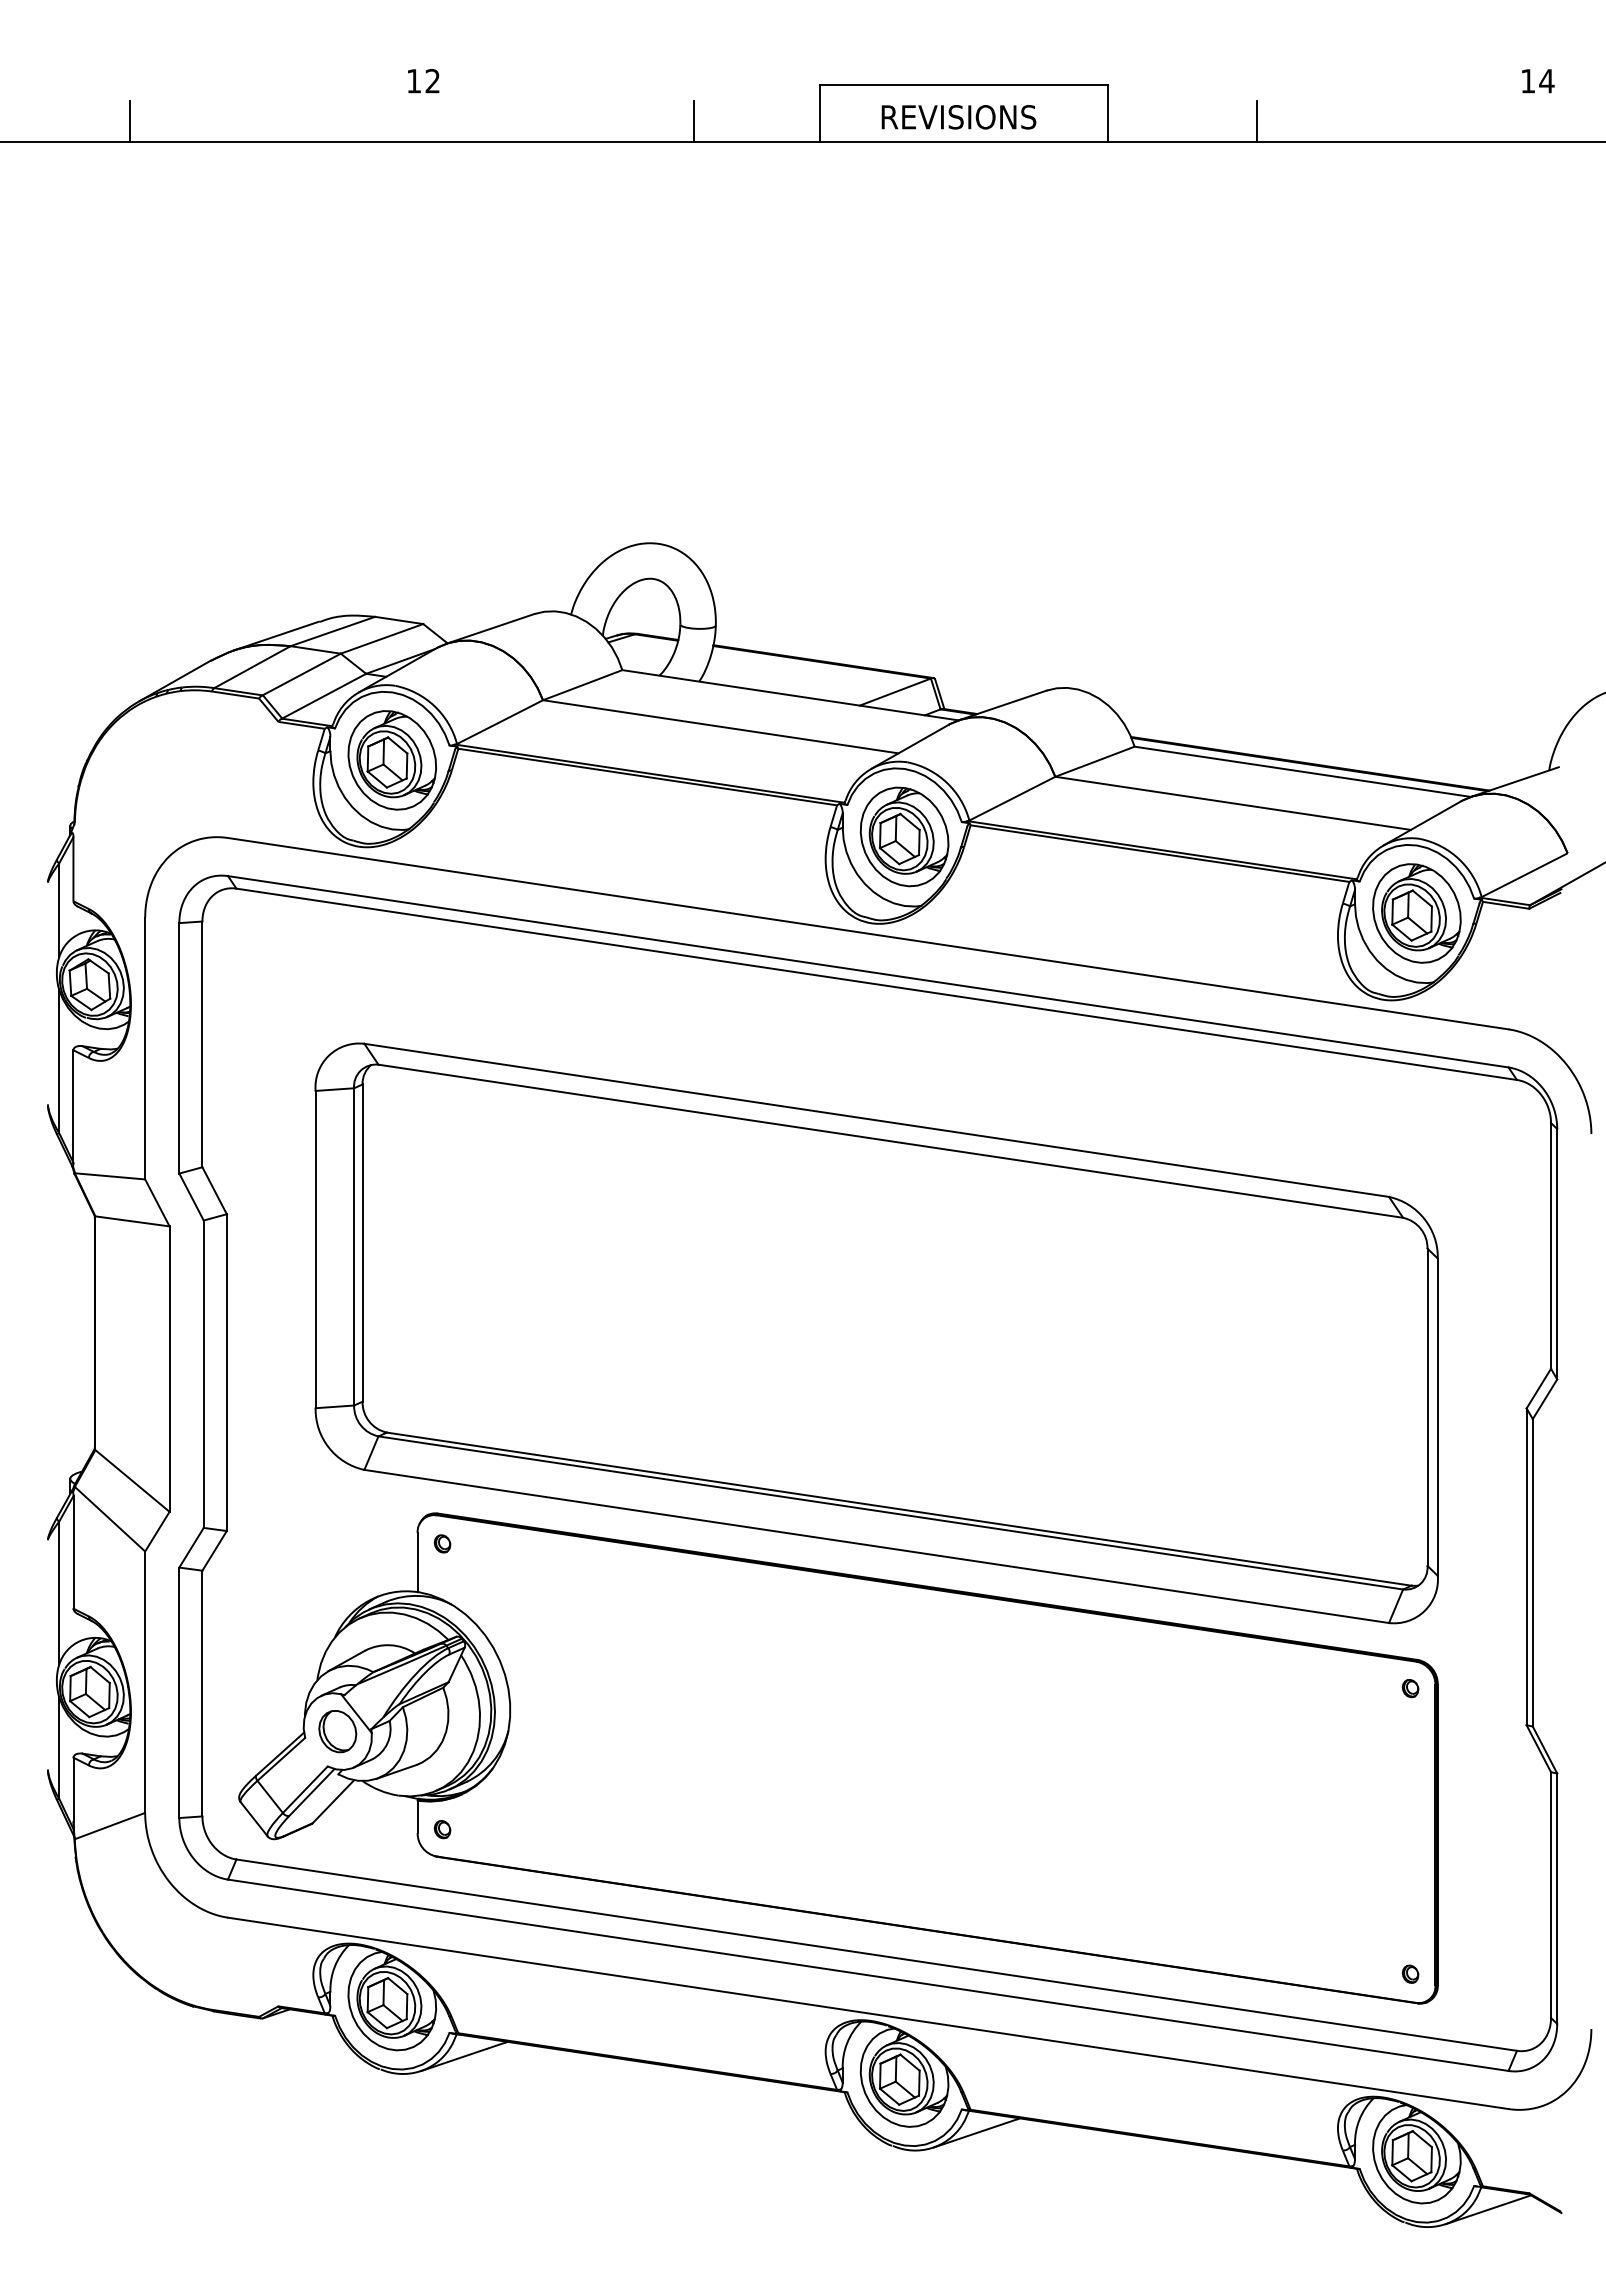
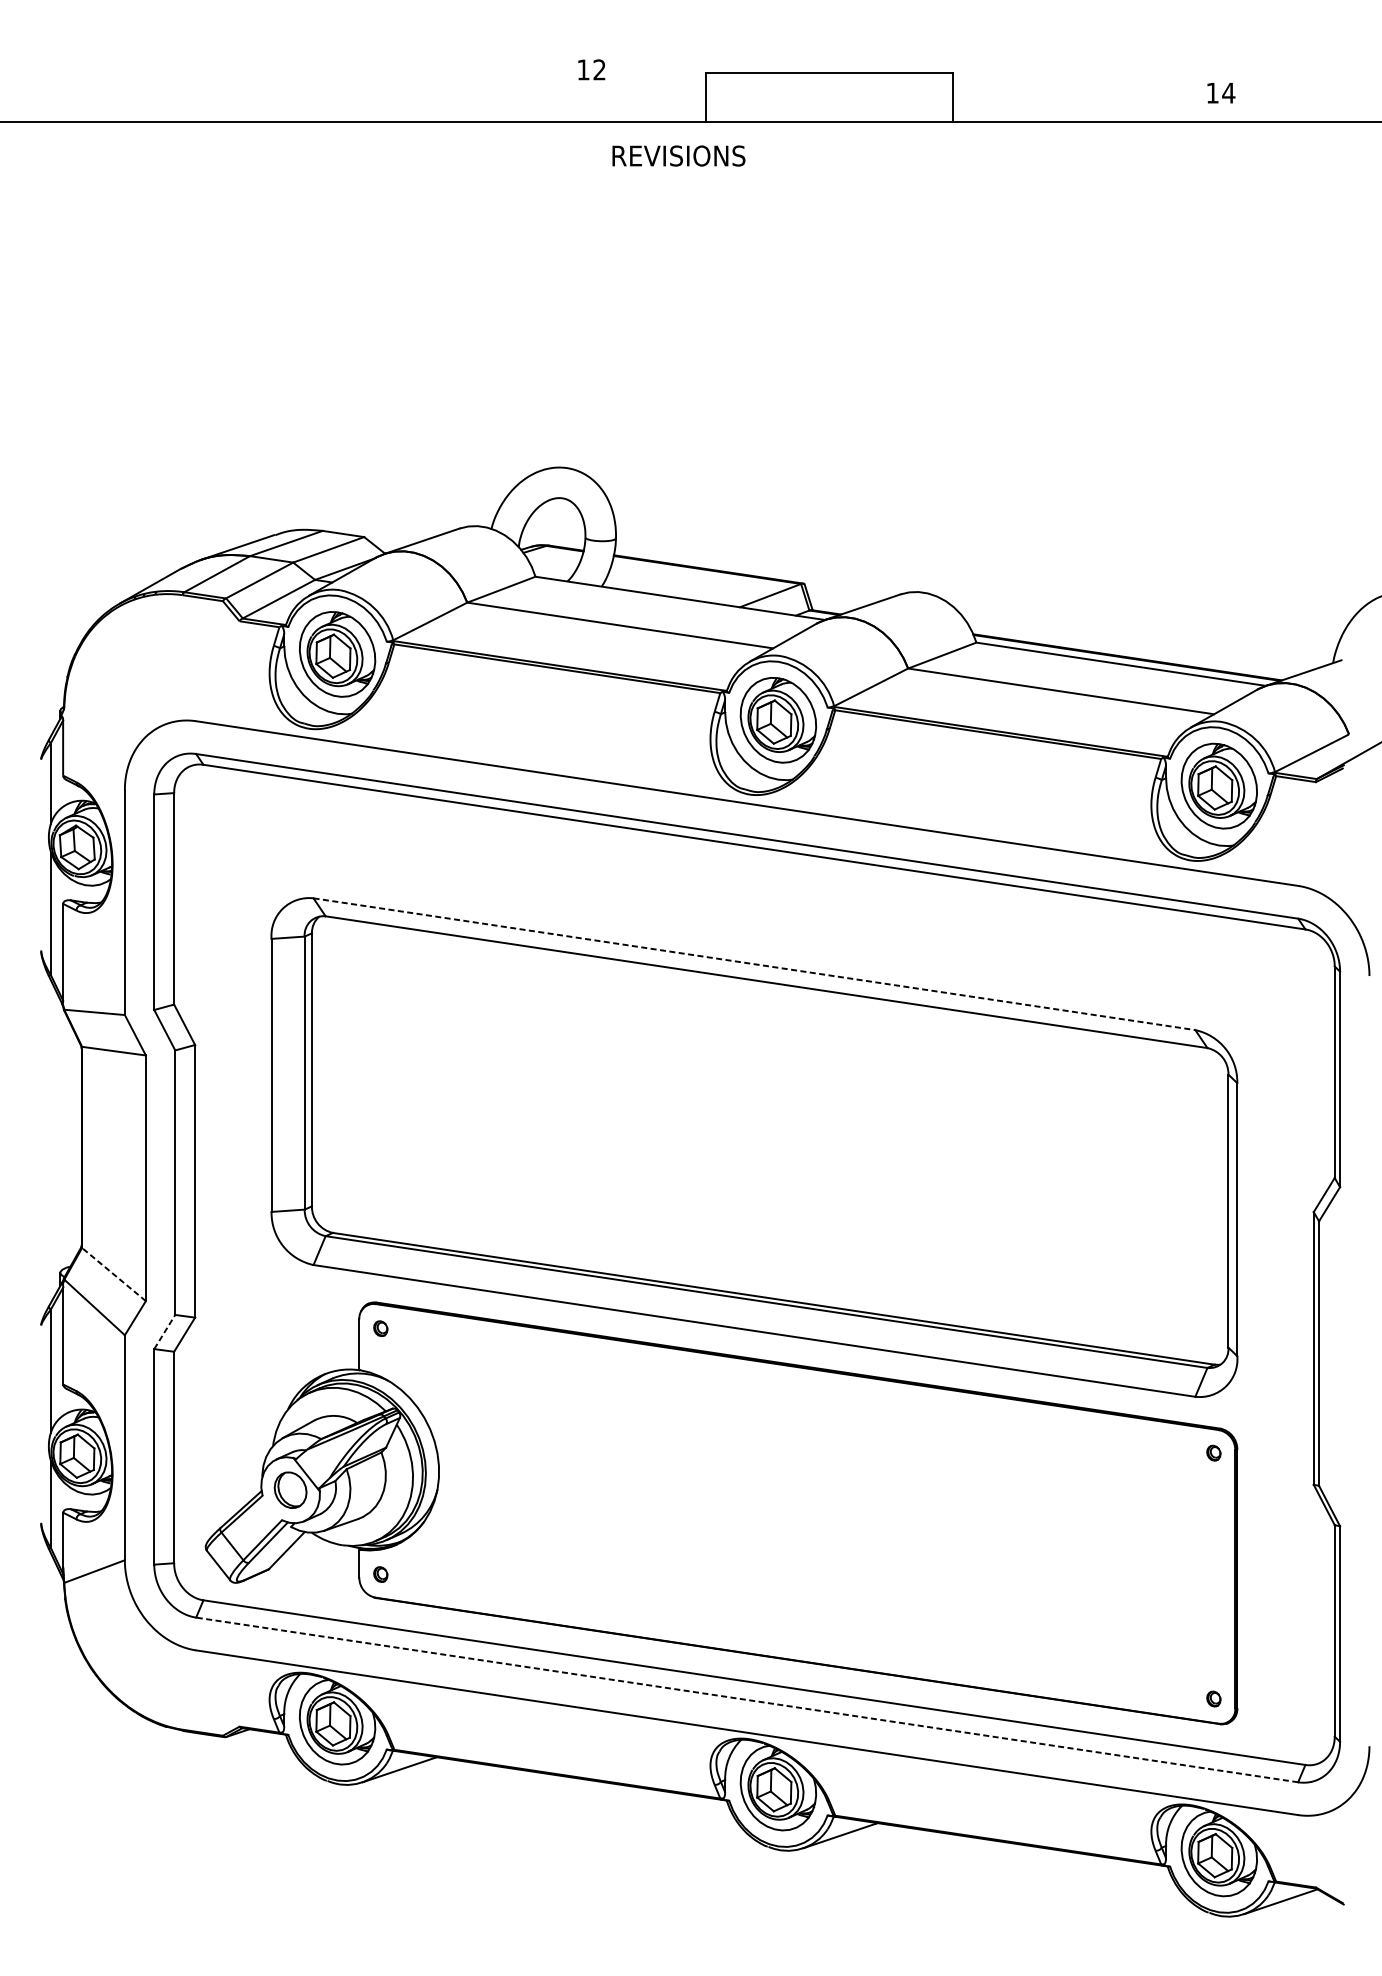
text: (423, 81) -> (591, 70), moved
text: (1538, 81) -> (1221, 93), moved
text: (958, 117) -> (678, 156), moved
line: (130, 120) -> (112, 103), removed
line: (693, 120) -> (596, 103), removed
line: (1257, 120) -> (1082, 103), removed
line: (876, 1120) -> (754, 964), solid -> dashed
line: (131, 1480) -> (113, 1274), solid -> dashed
line: (191, 1547) -> (164, 1331), solid -> dashed
line: (867, 1975) -> (746, 1700), solid -> dashed

